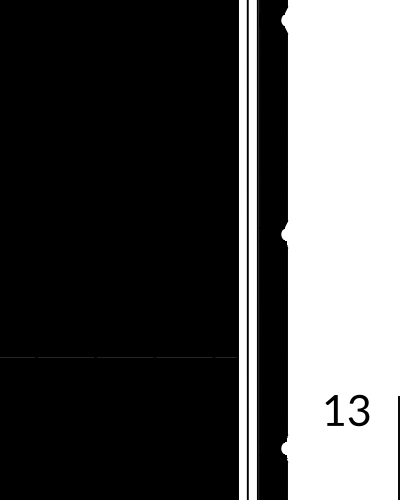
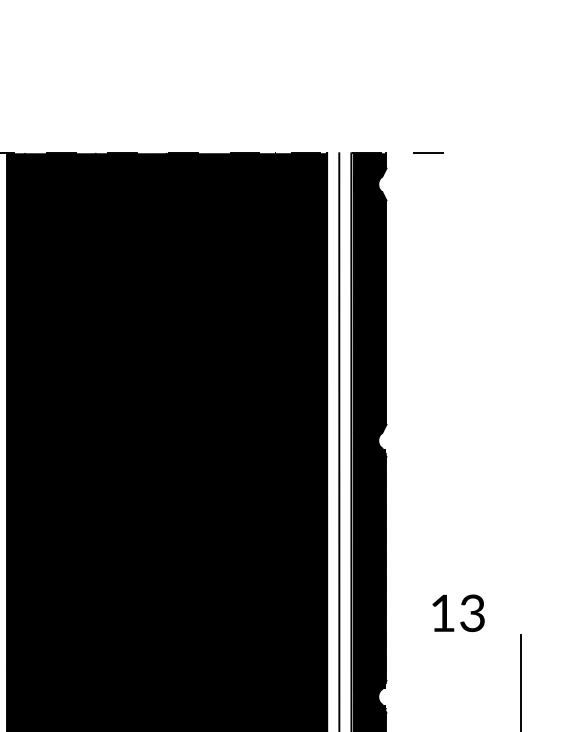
text: (347, 410) -> (458, 613), moved

